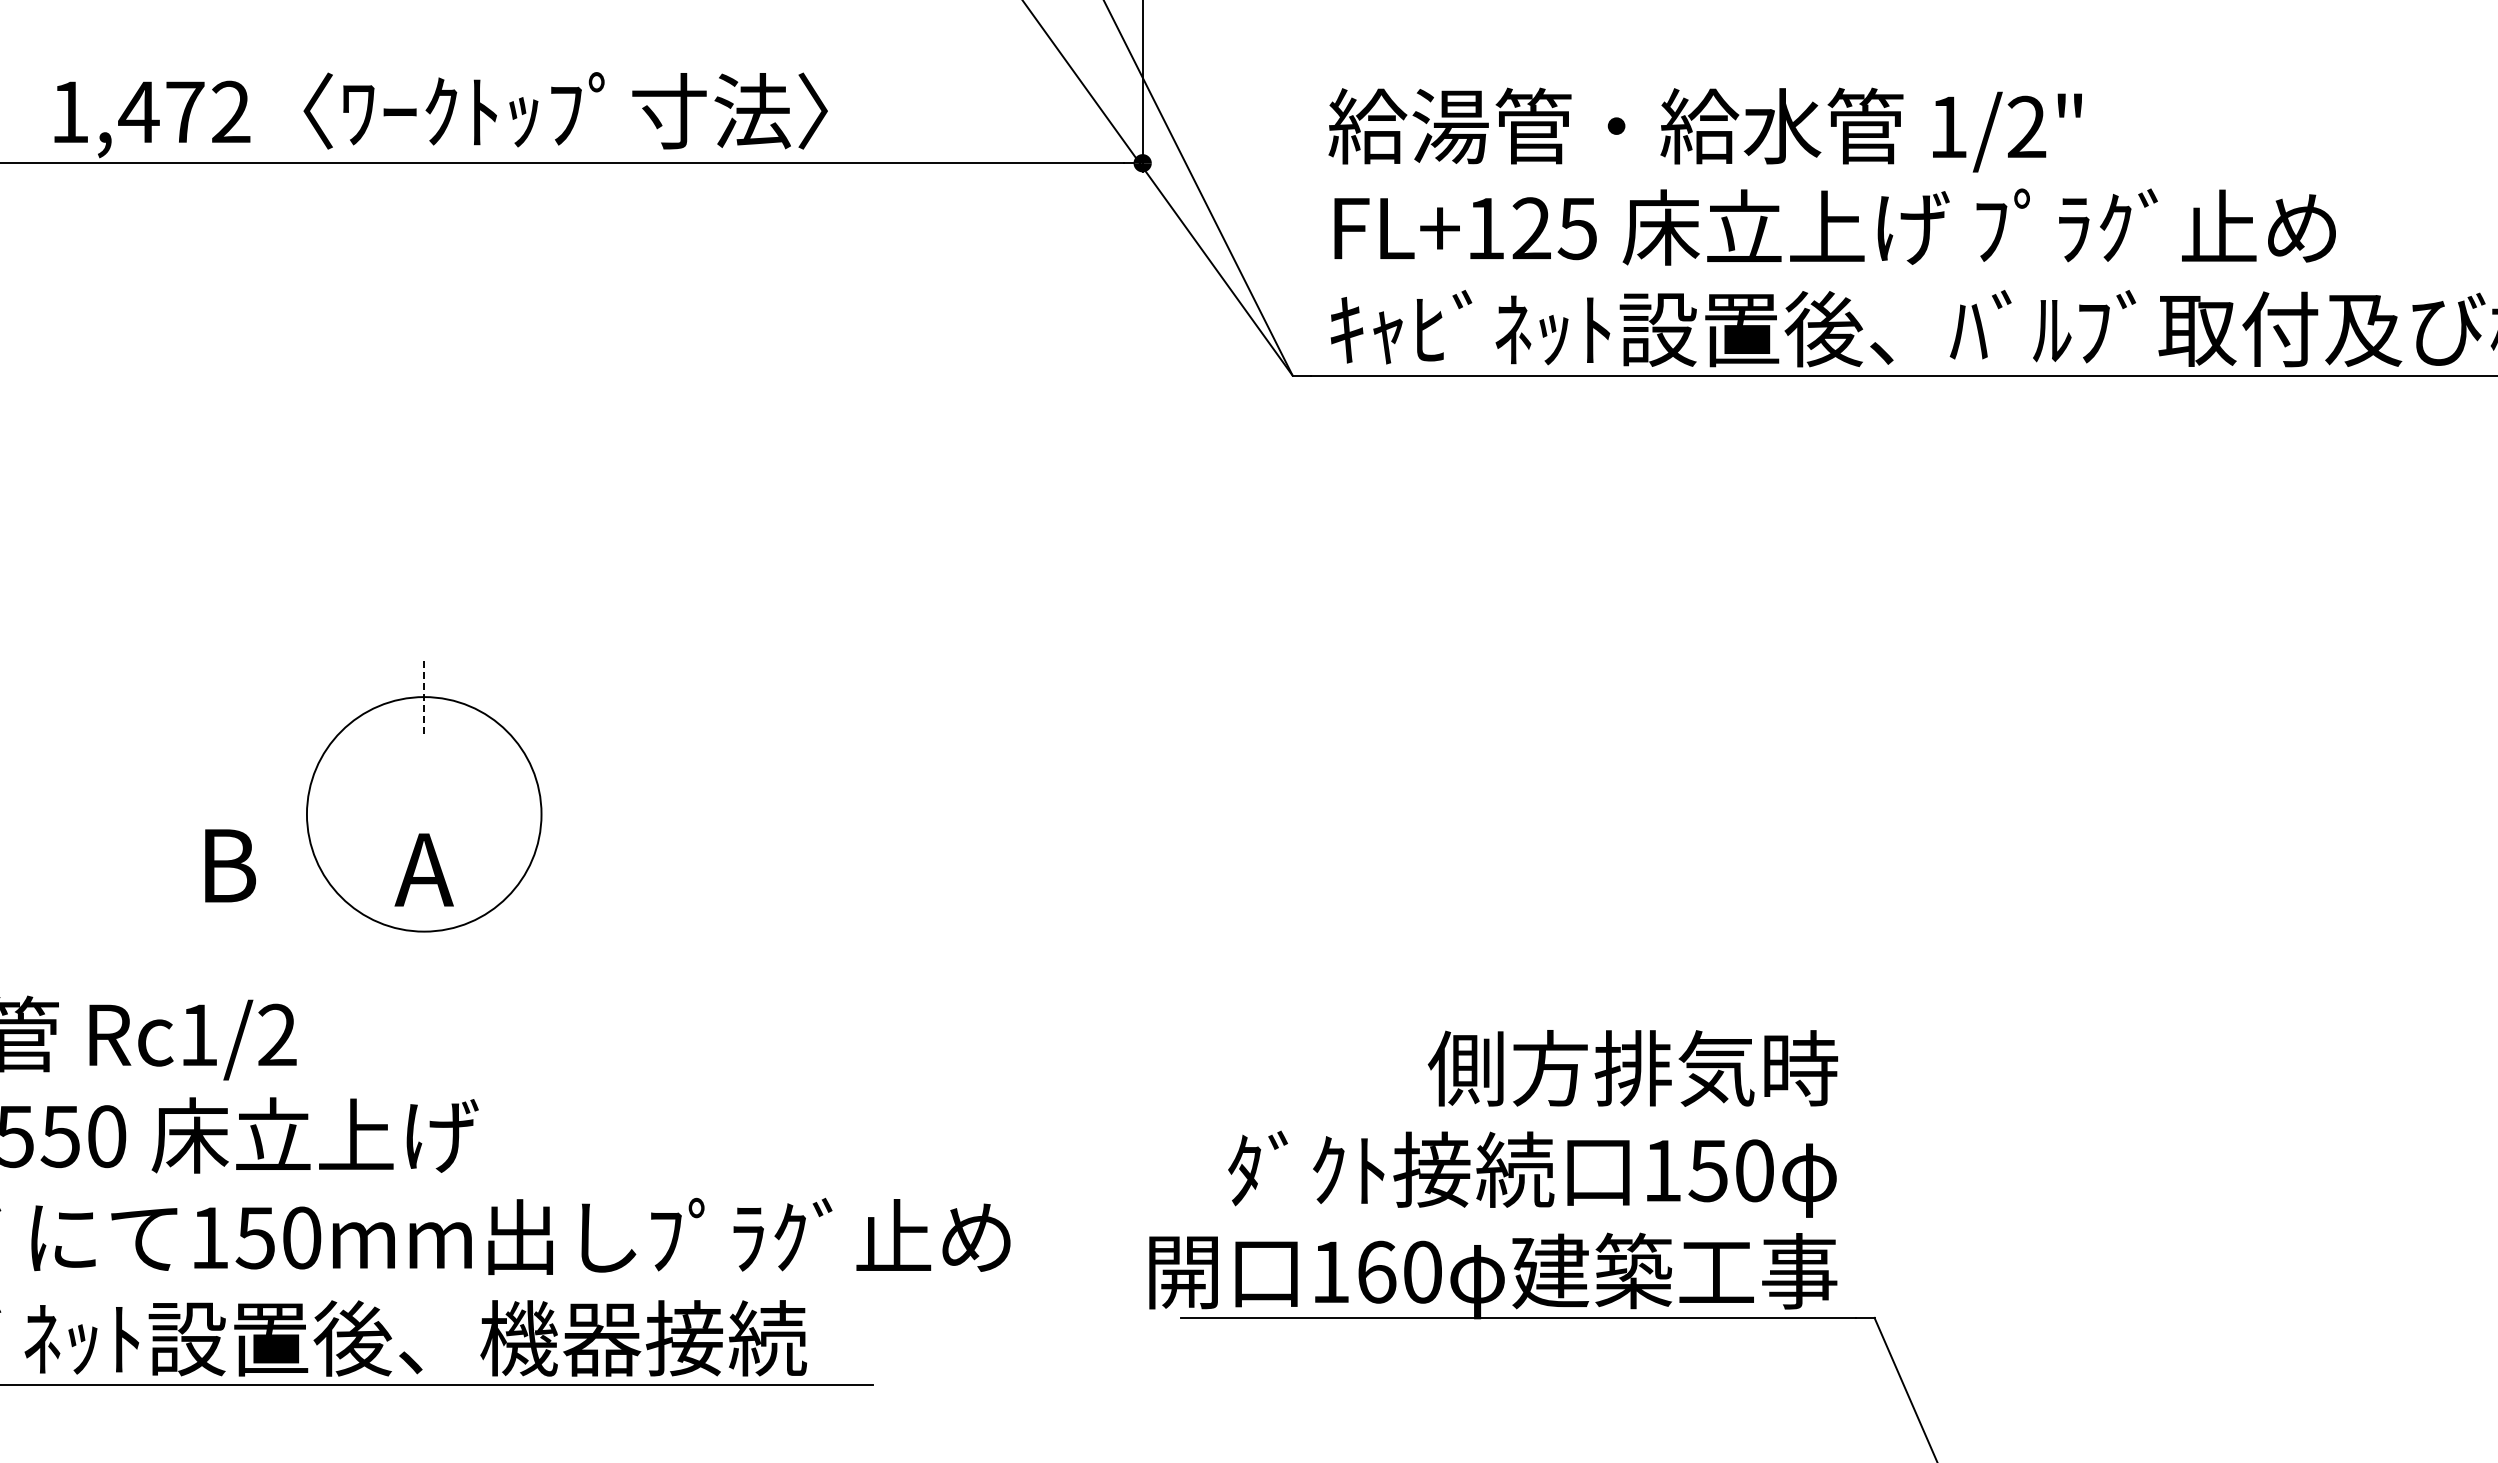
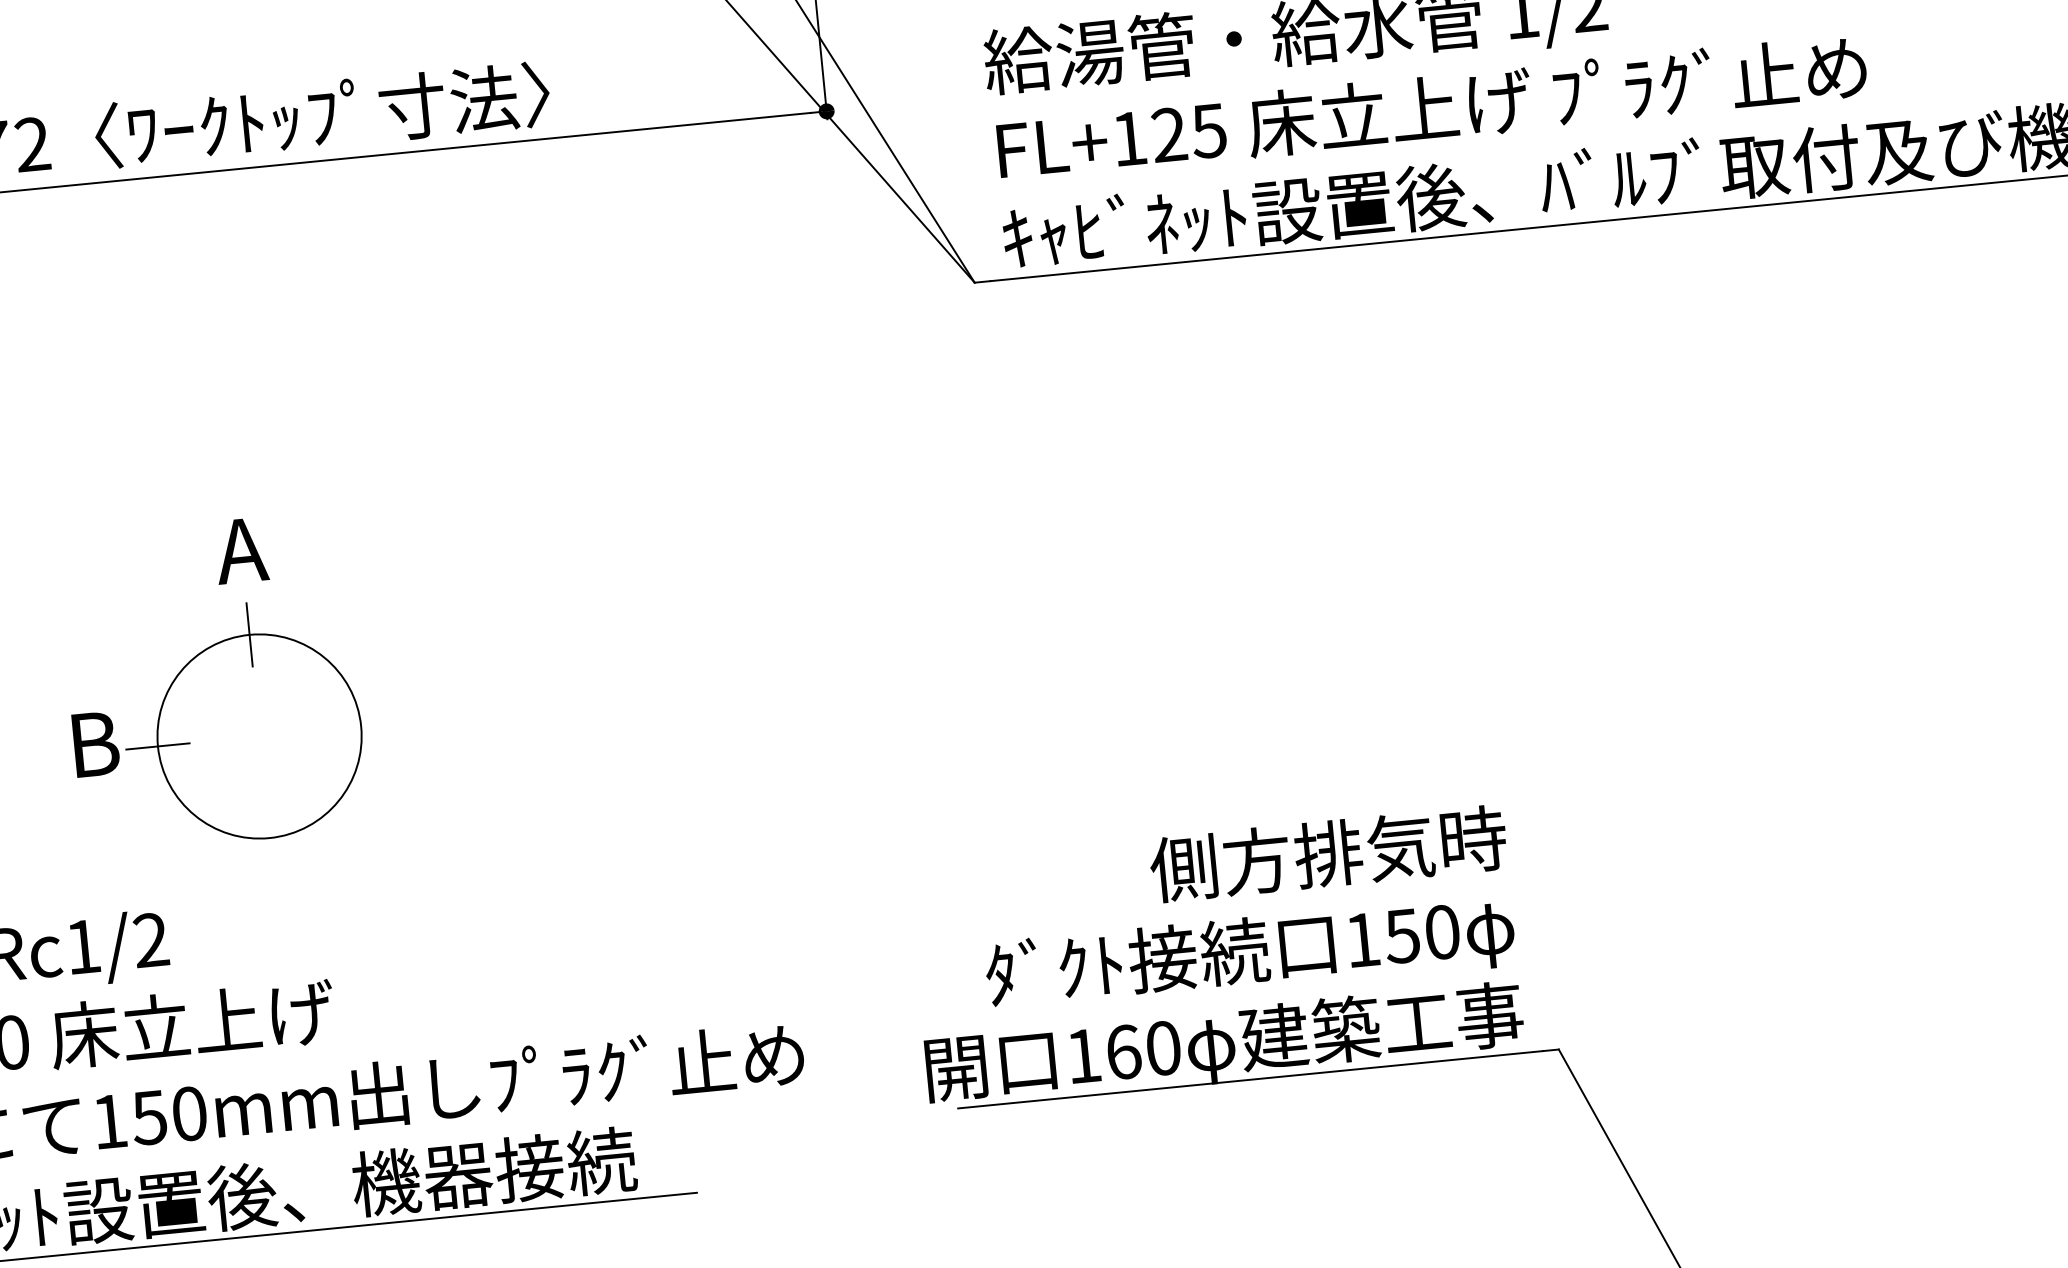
line: (424, 697) -> (249, 635), dashed -> solid
line: (306, 814) -> (157, 746), added
text: (230, 865) -> (96, 743), moved
text: (423, 869) -> (240, 550), moved

